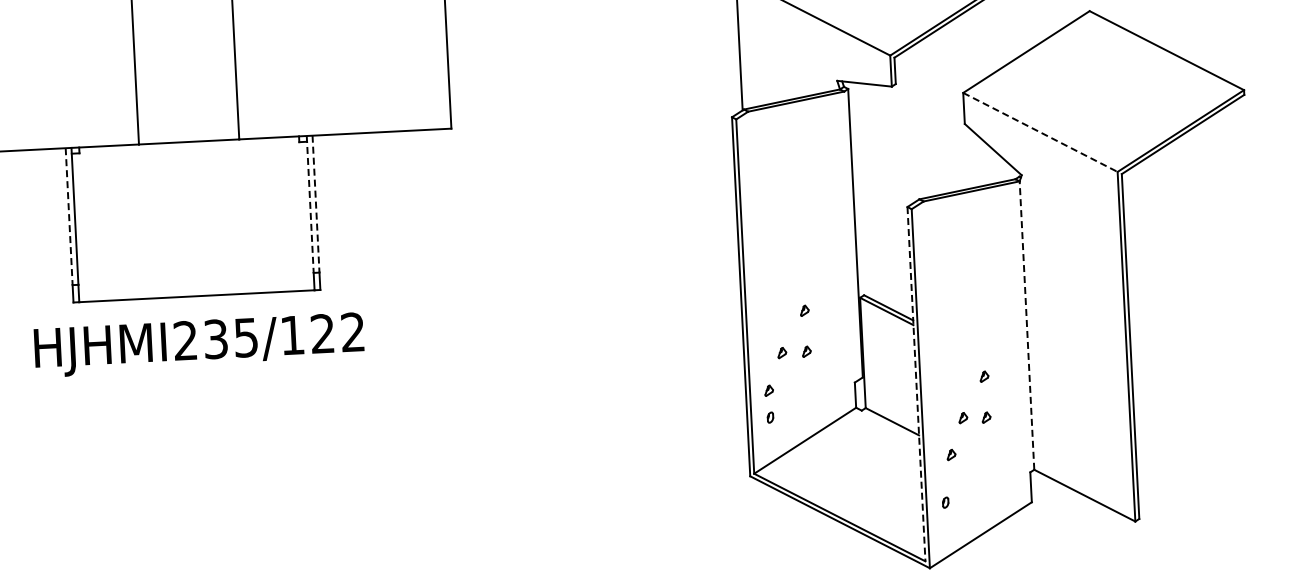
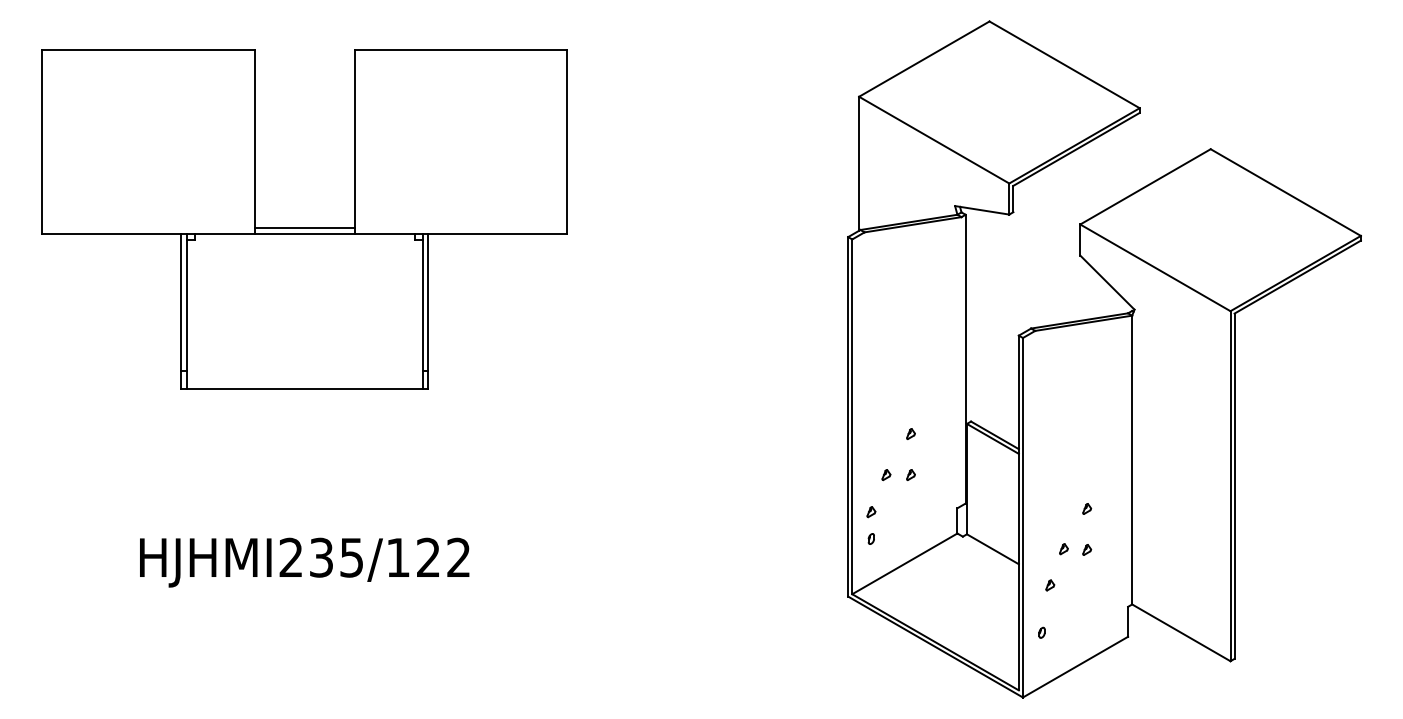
line: (1040, 132) -> (1155, 267), dashed -> solid
line: (188, 136) -> (304, 228), added
line: (316, 203) -> (428, 302), dashed -> solid
line: (310, 204) -> (422, 302), dashed -> solid
line: (69, 216) -> (181, 302), dashed -> solid
line: (1027, 324) -> (1132, 459), dashed -> solid
text: (199, 344) -> (304, 562), moved
line: (916, 384) -> (1018, 513), dashed -> solid

